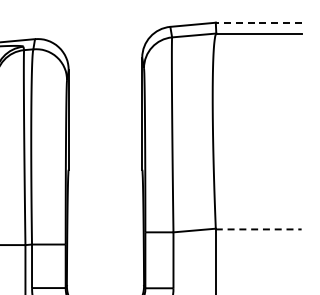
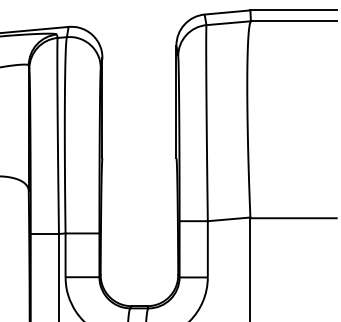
line: (258, 22) -> (293, 10), dashed -> solid
line: (259, 229) -> (294, 218), dashed -> solid

